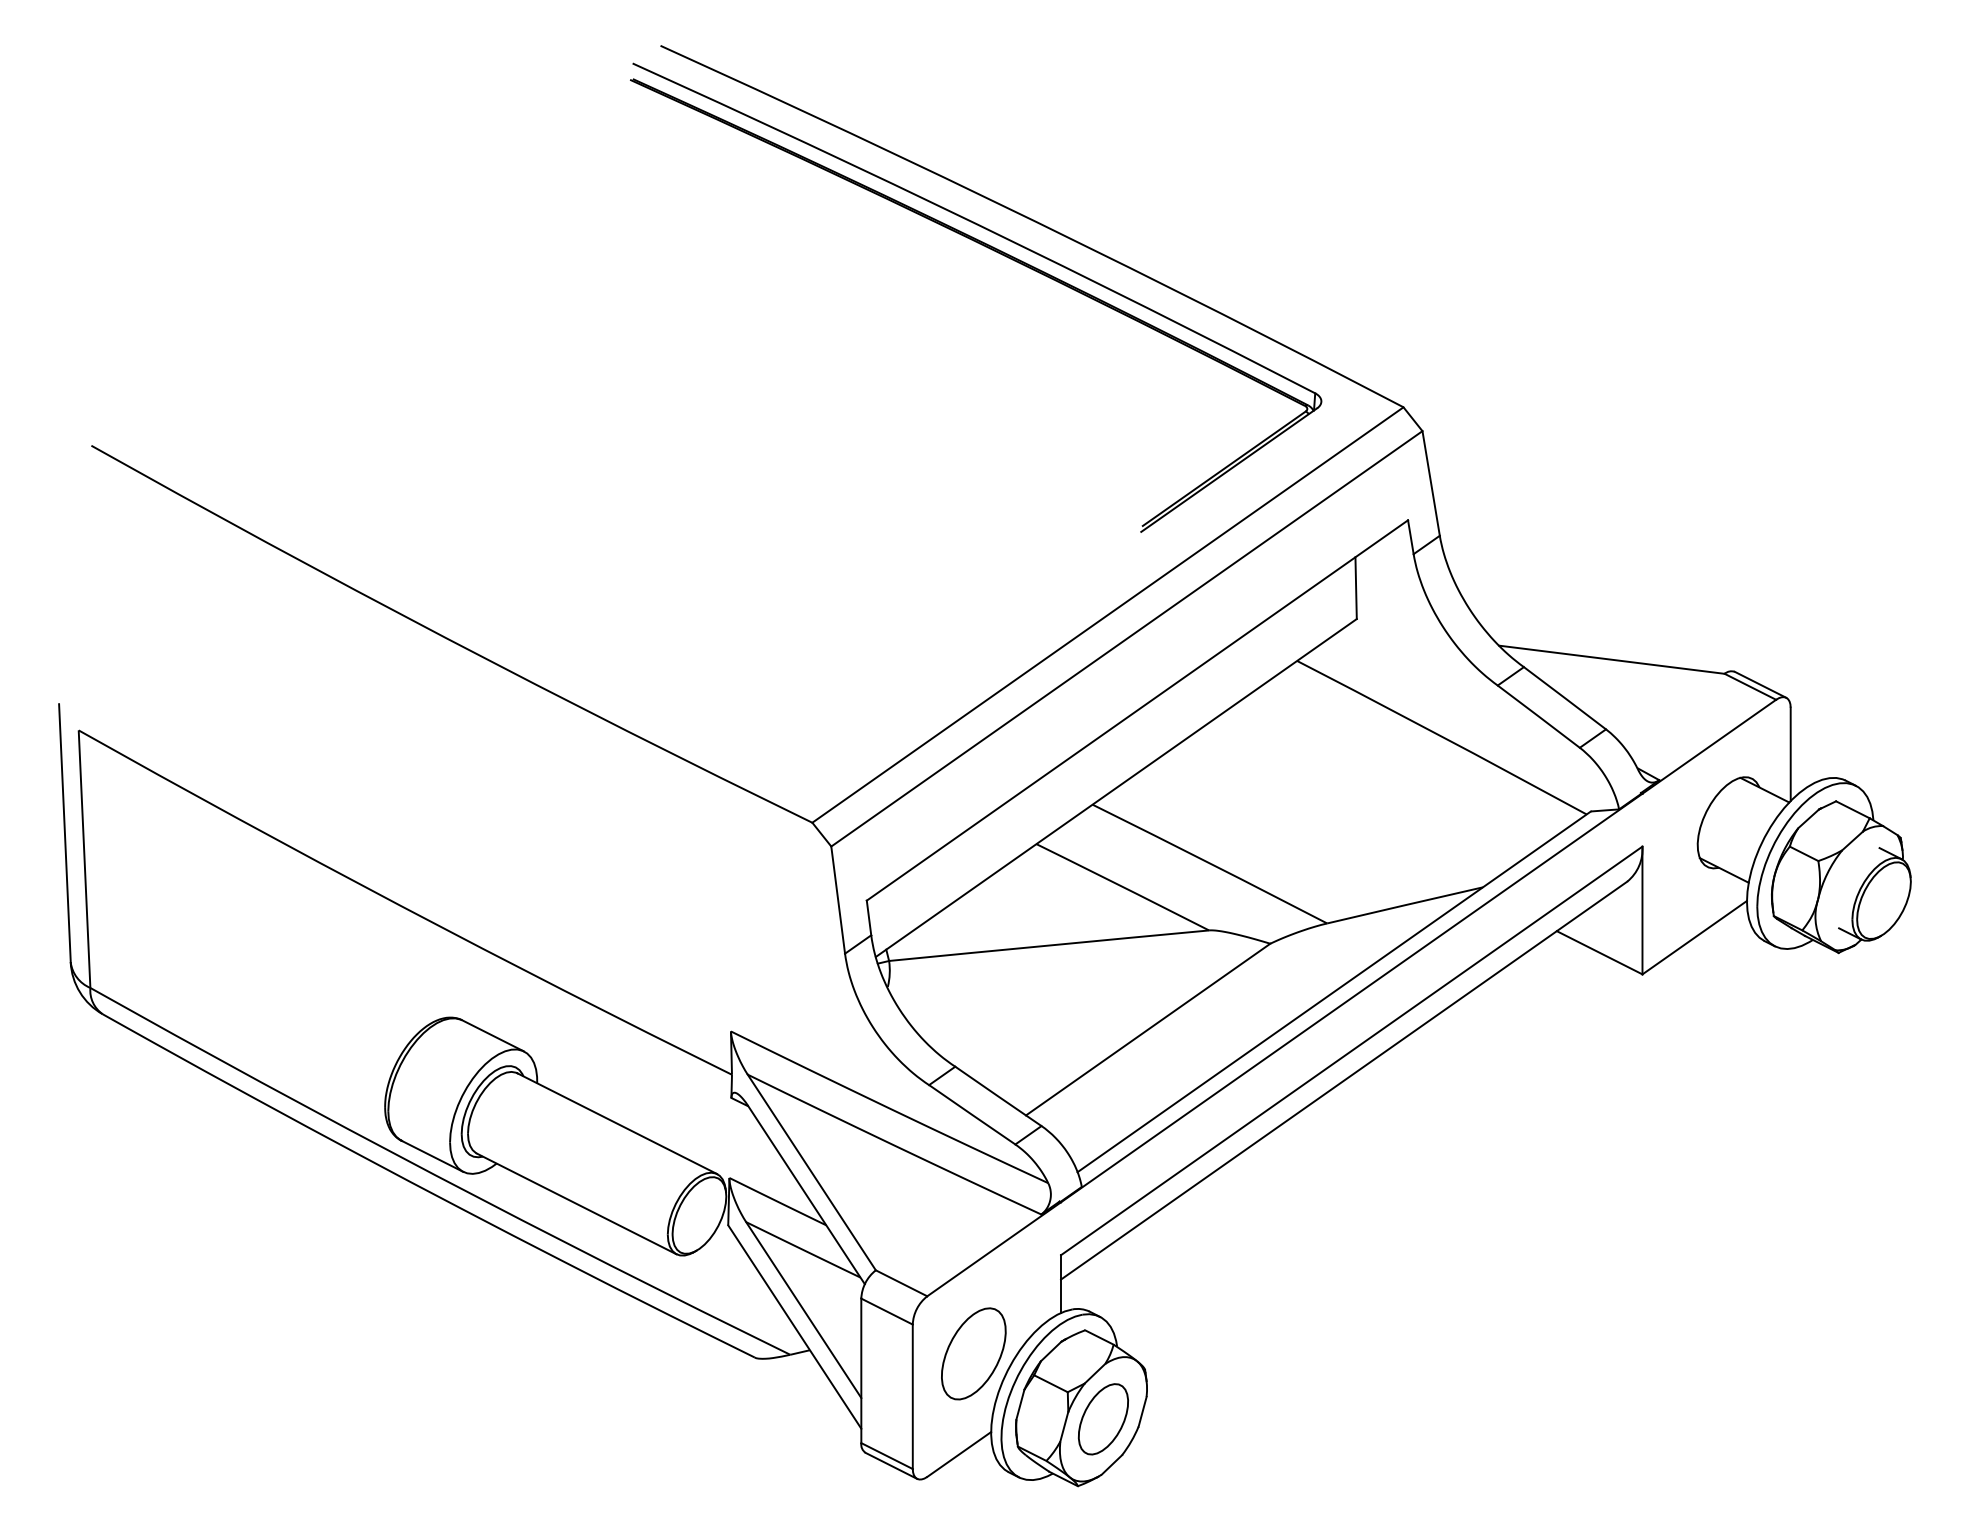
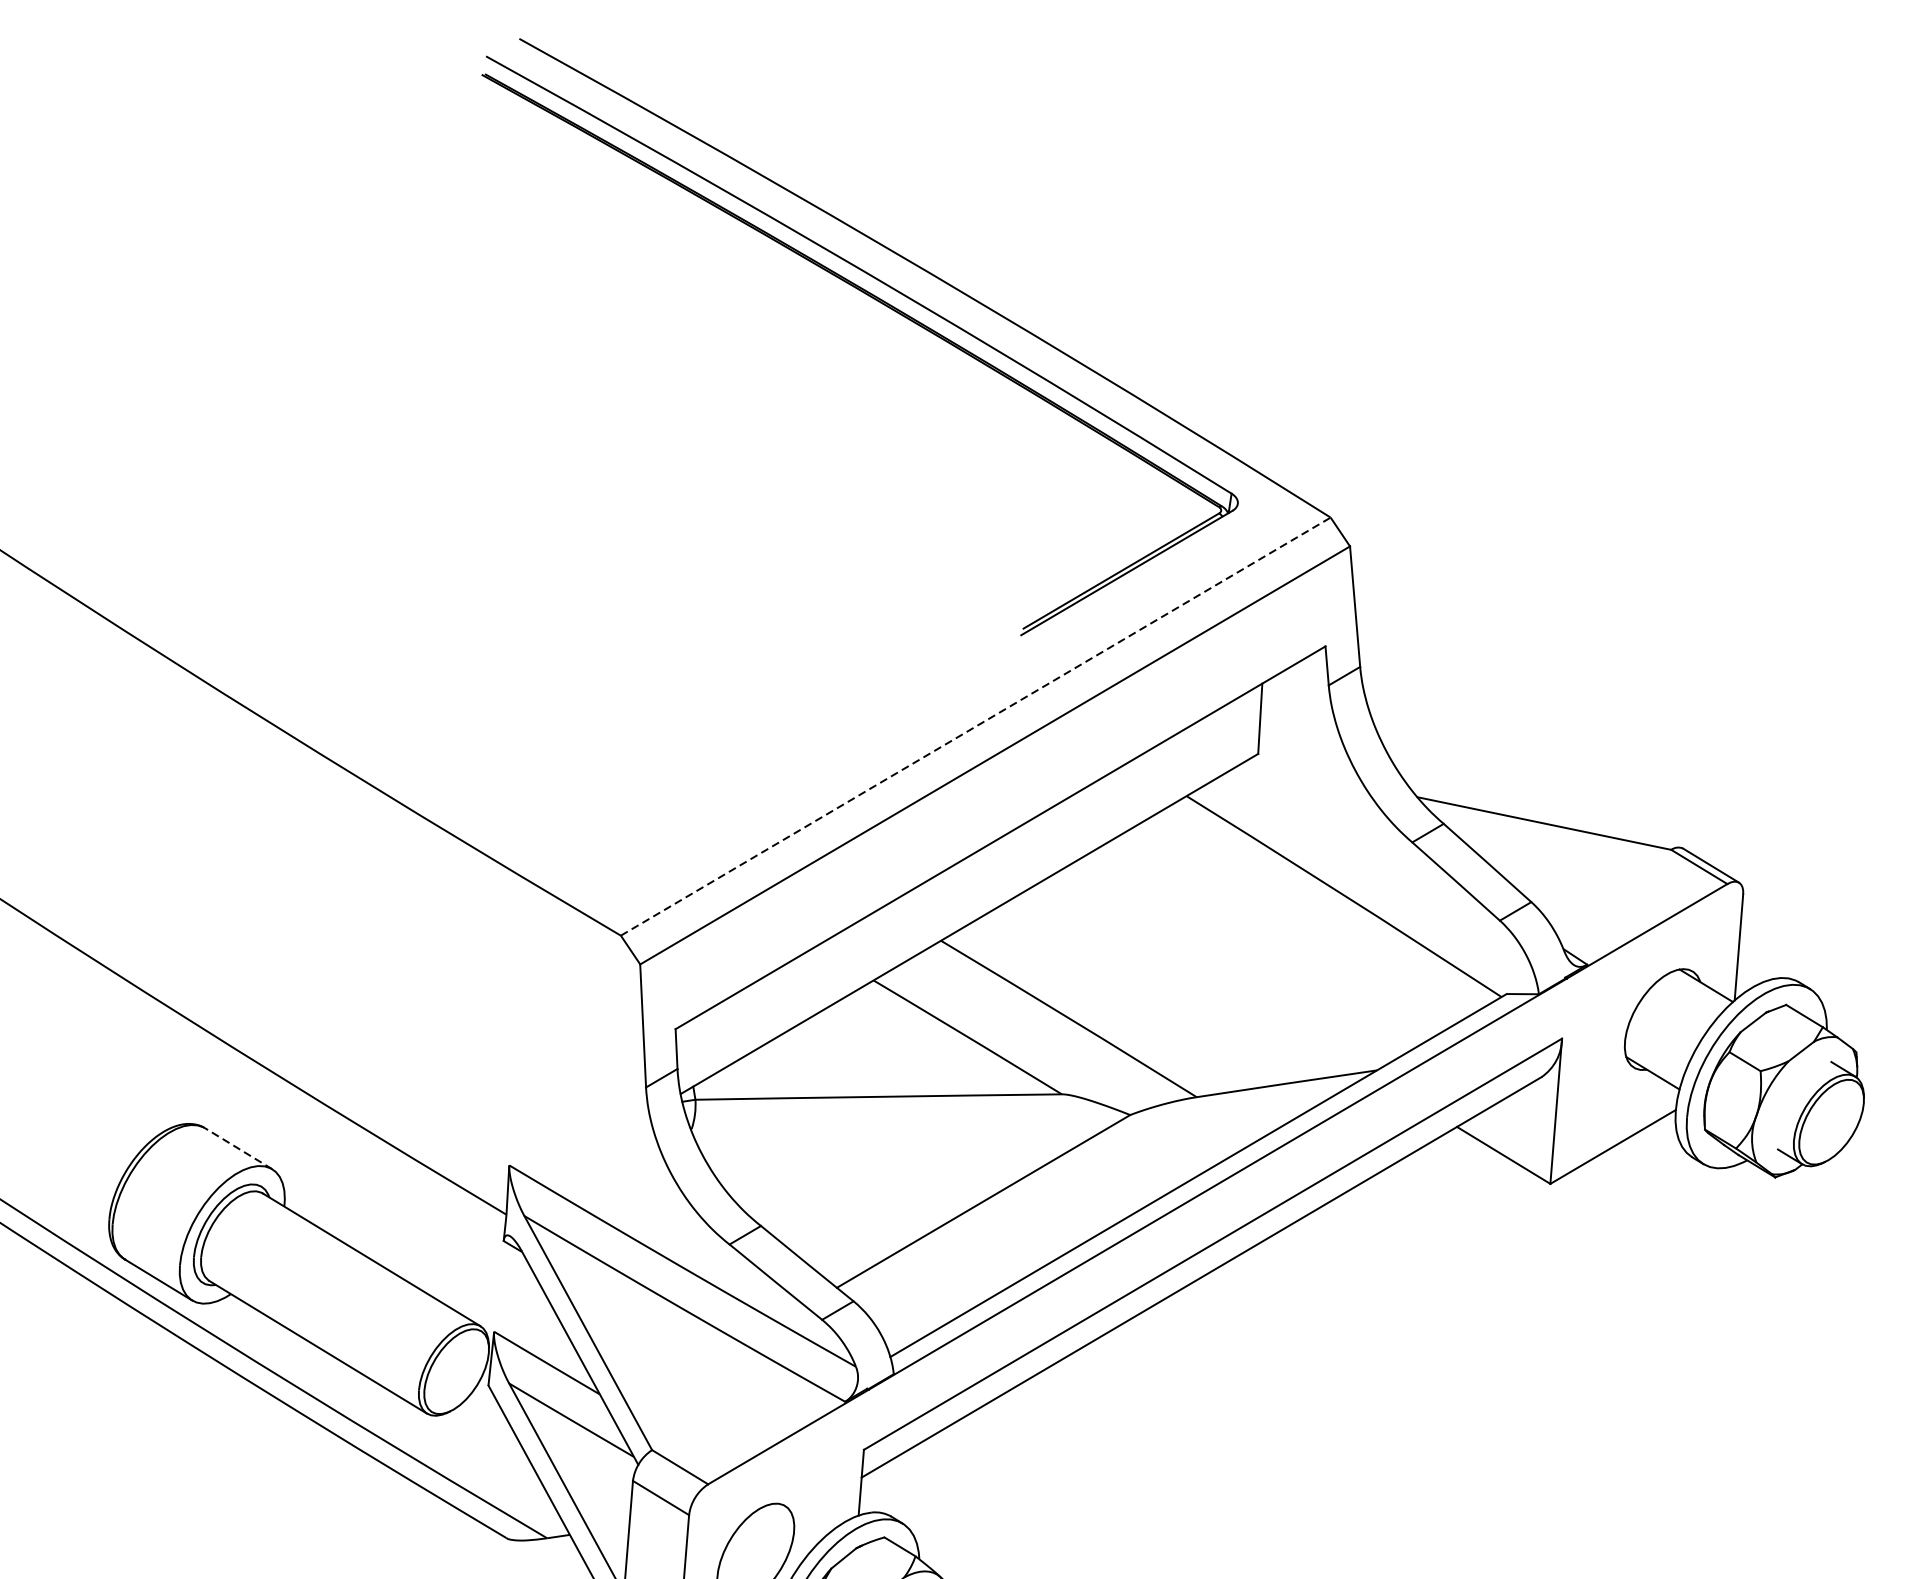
line: (1108, 614) -> (976, 726), solid -> dashed
line: (493, 1035) -> (239, 1148), solid -> dashed

